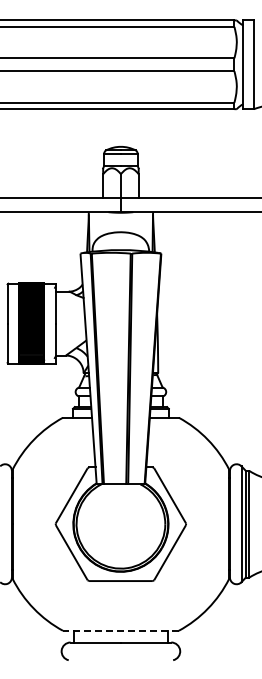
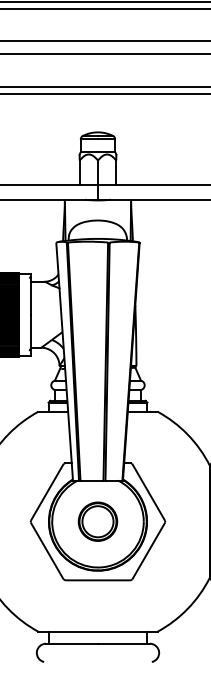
part: (120, 523) -> (97, 520), added
line: (120, 630) -> (97, 631), dashed -> solid

